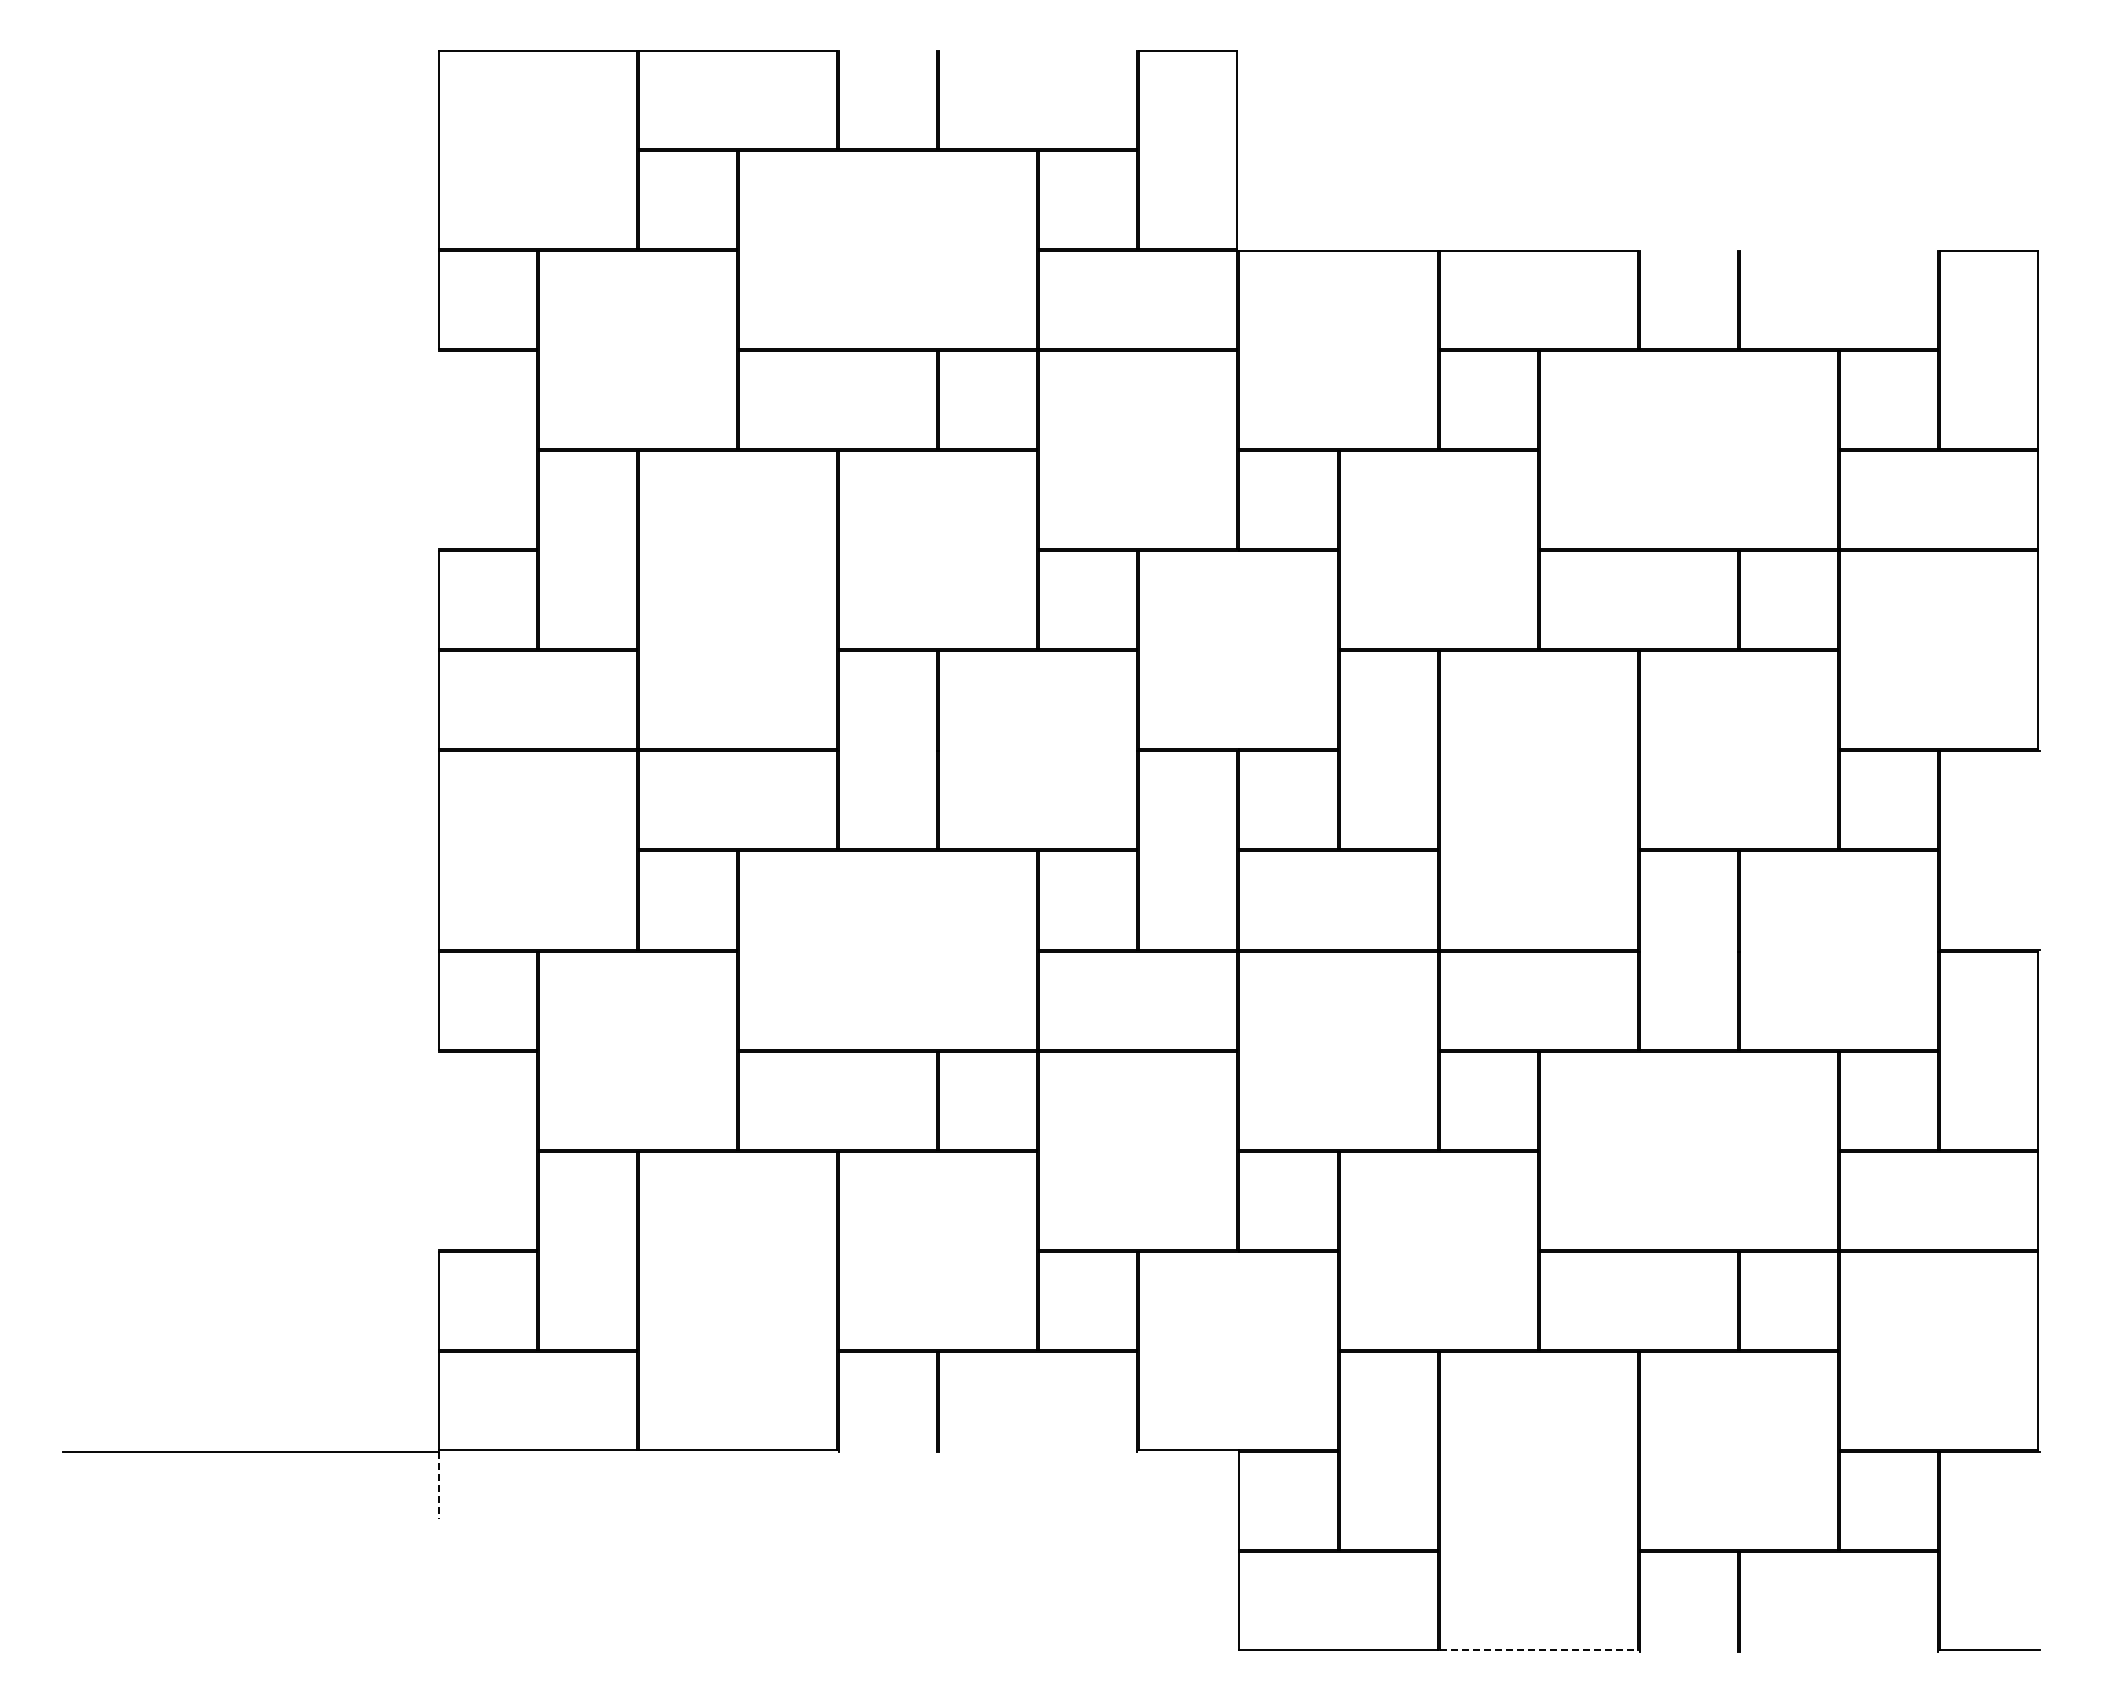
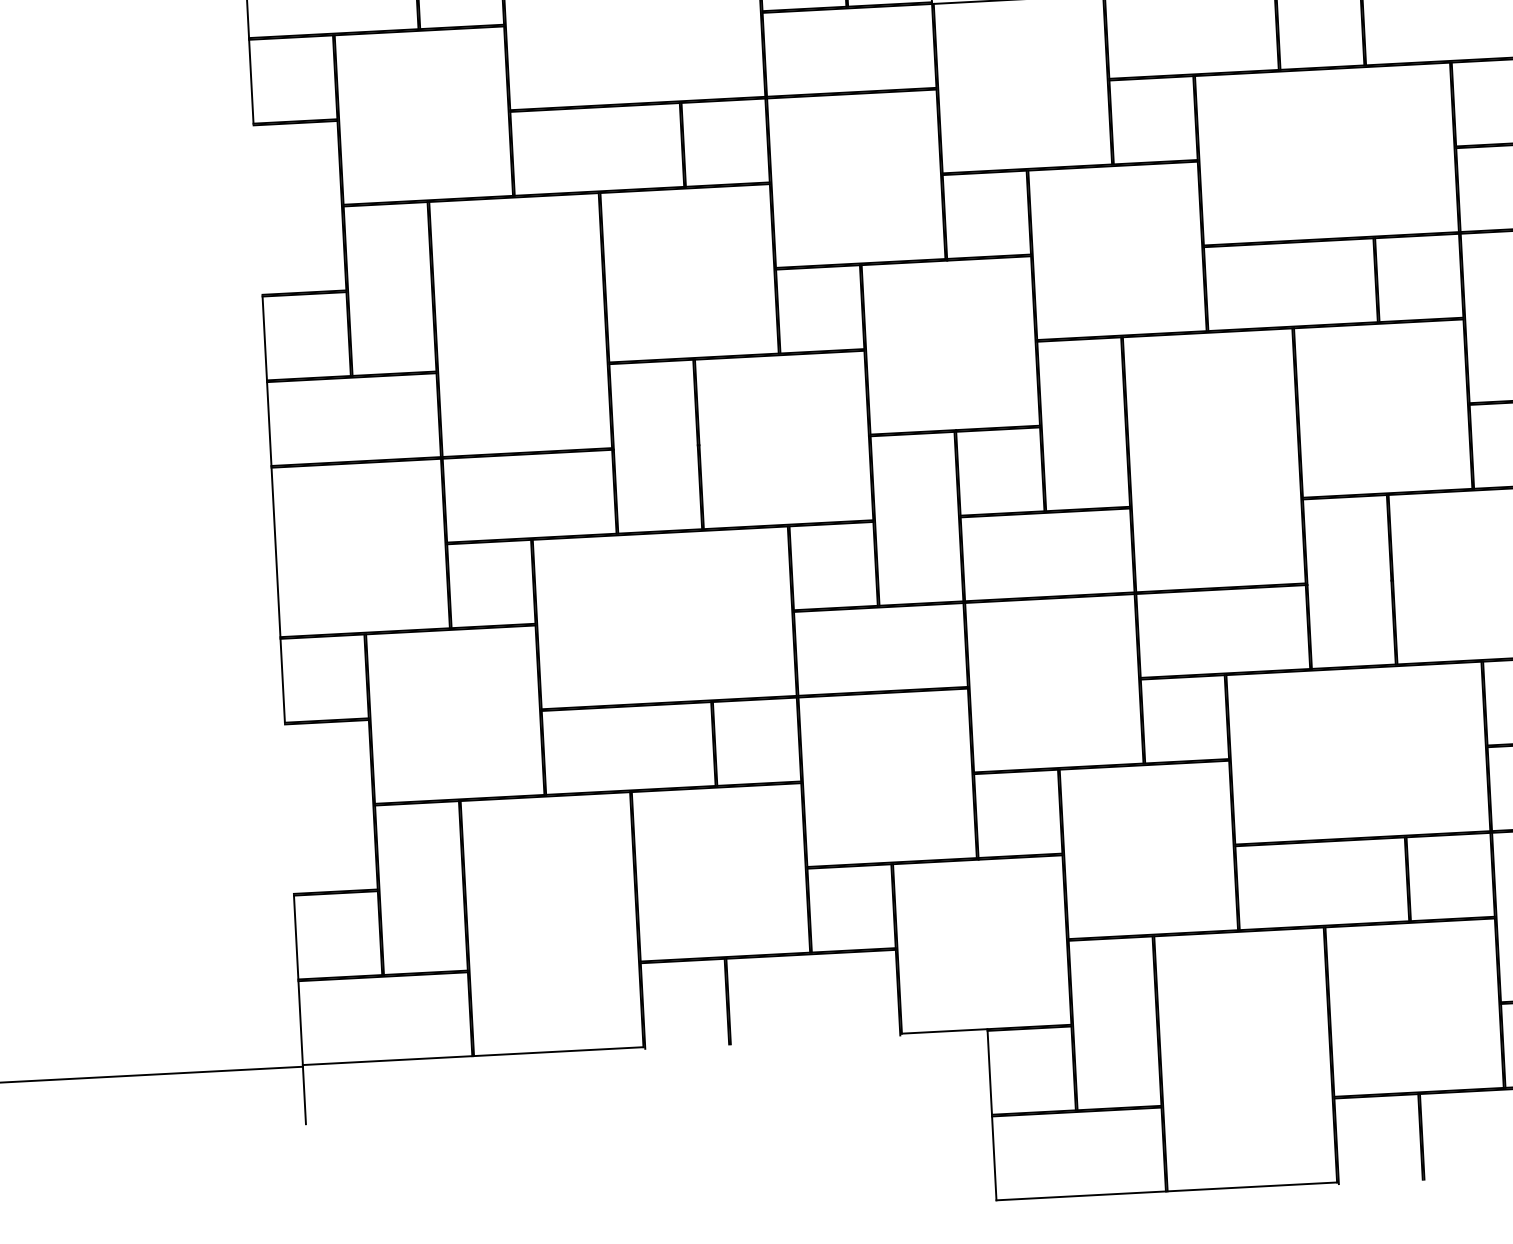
line: (439, 1485) -> (304, 1095), dashed -> solid
line: (1539, 1649) -> (1253, 1186), dashed -> solid

